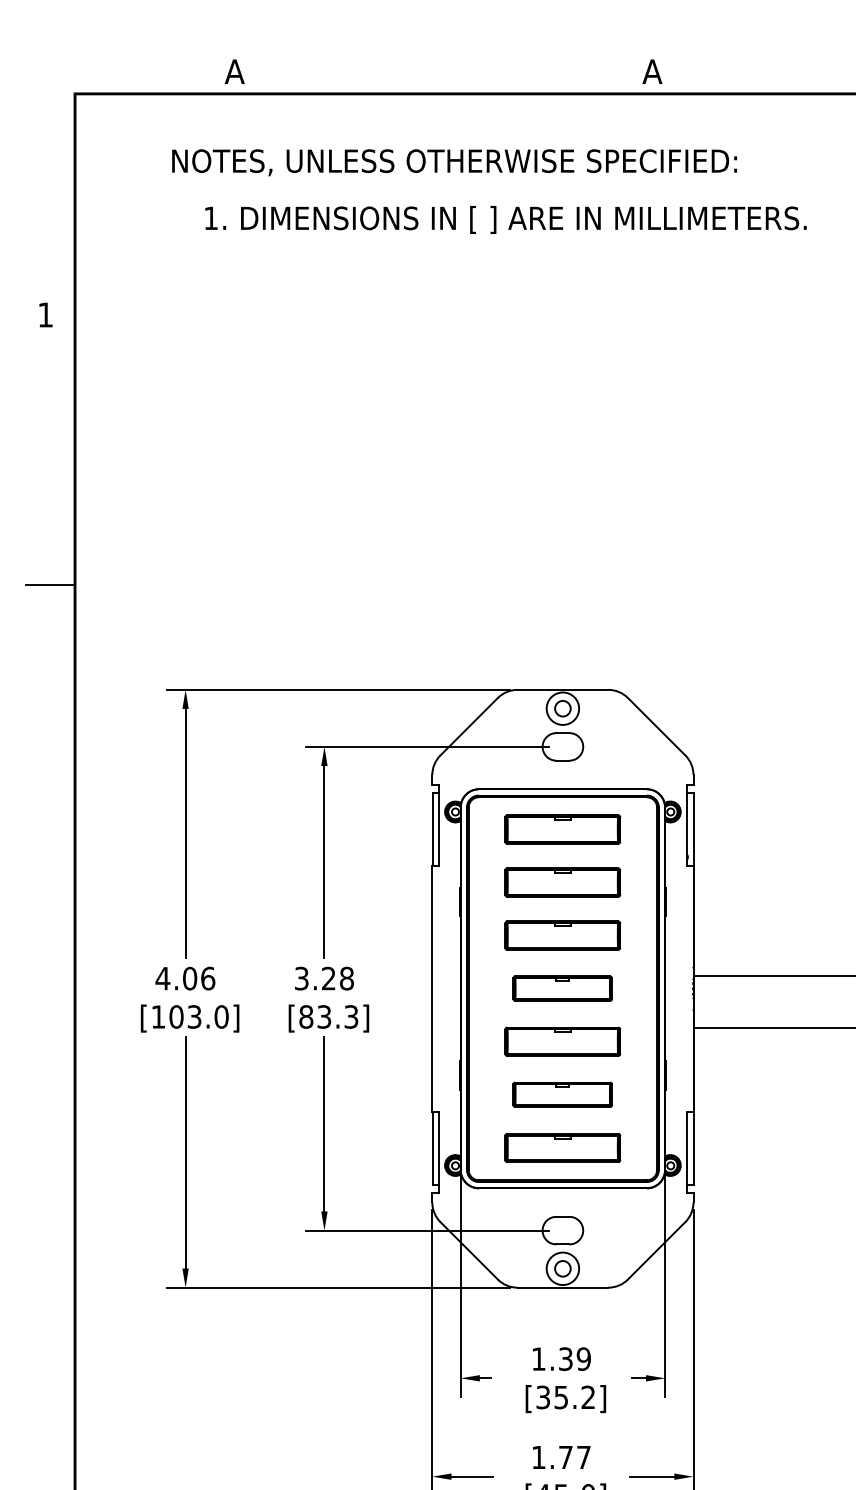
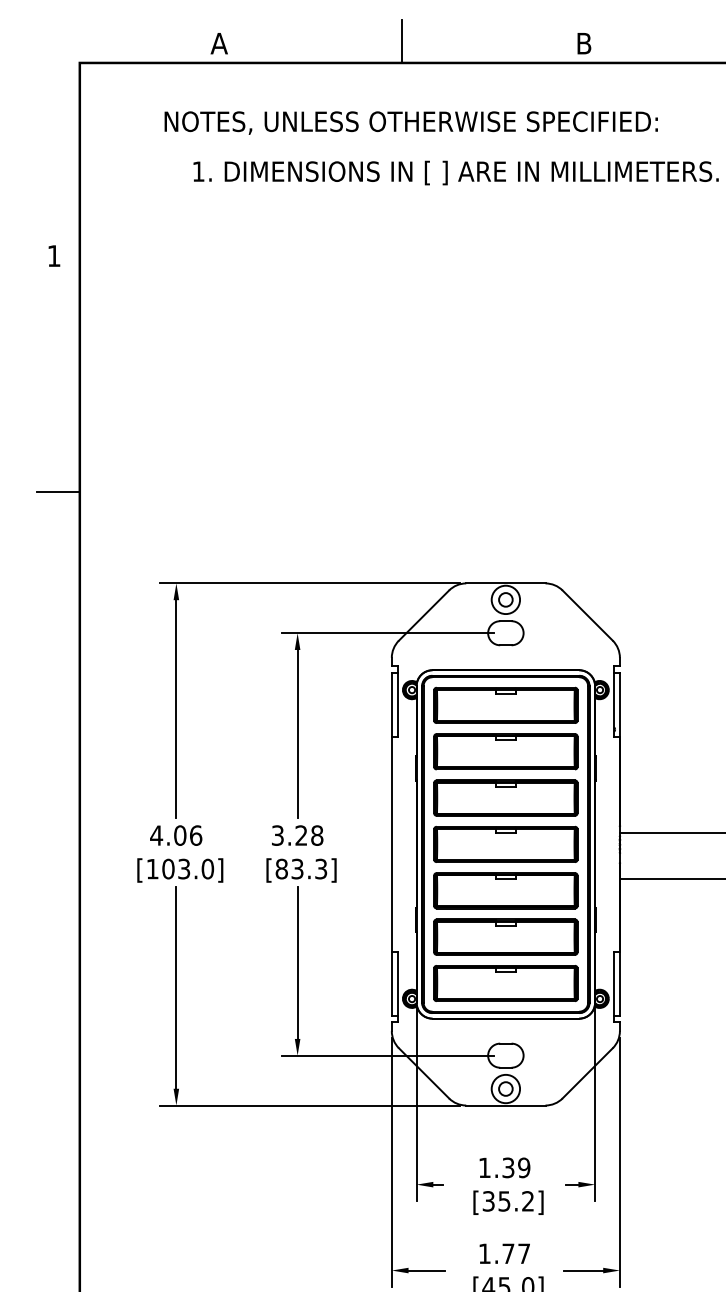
line: (443, 68) -> (401, 40), added
text: (652, 71) -> (584, 43), A -> B
part: (562, 829) -> (505, 705), size x1.43
part: (562, 882) -> (505, 751), size x1.43
part: (562, 935) -> (505, 797), size x1.43
part: (562, 988) -> (505, 844), size x1.67
part: (562, 1041) -> (505, 890), size x1.43
part: (562, 1094) -> (505, 936), size x1.67
part: (562, 1147) -> (505, 983), size x1.43

